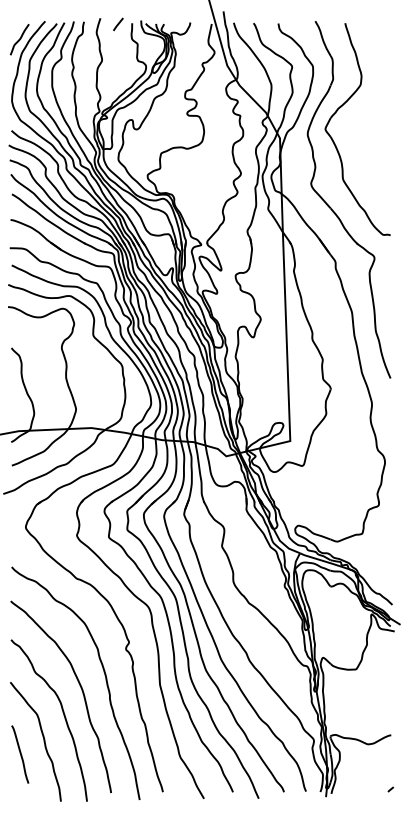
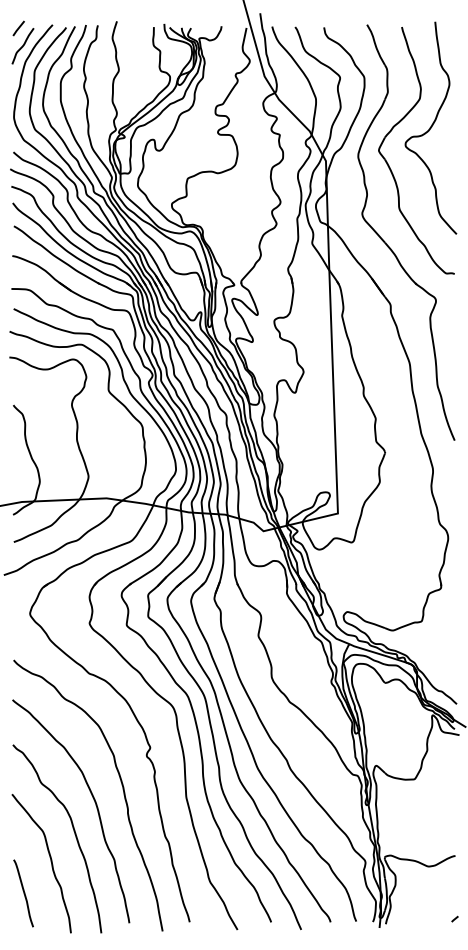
line: (118, 24) -> (18, 28), moved
curve: (369, 109) -> (430, 127), added
curve: (20, 754) -> (23, 893), moved

